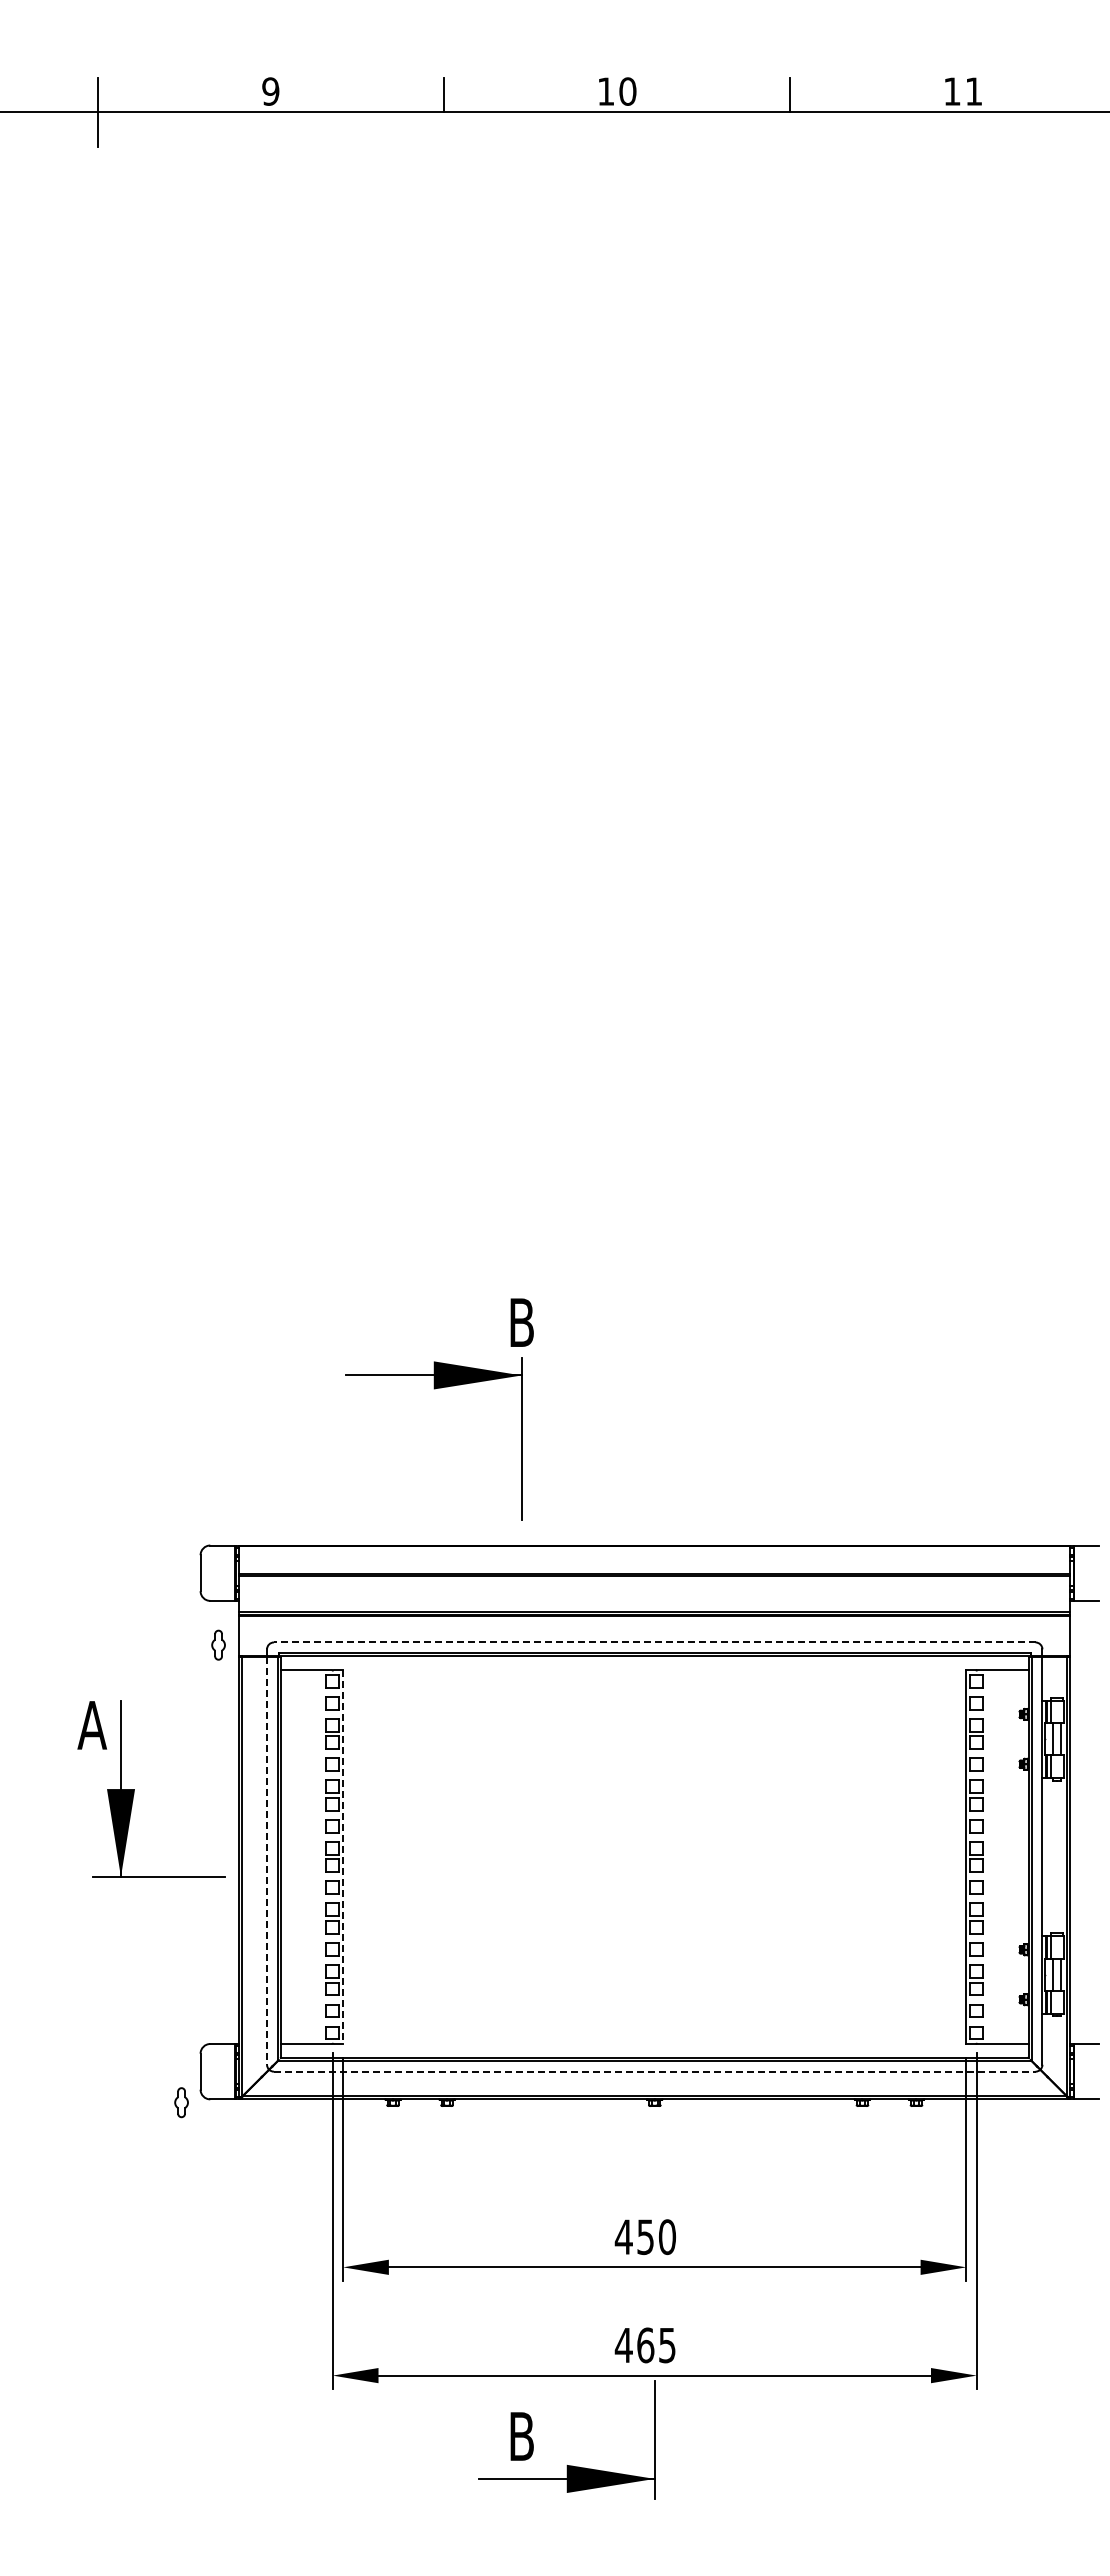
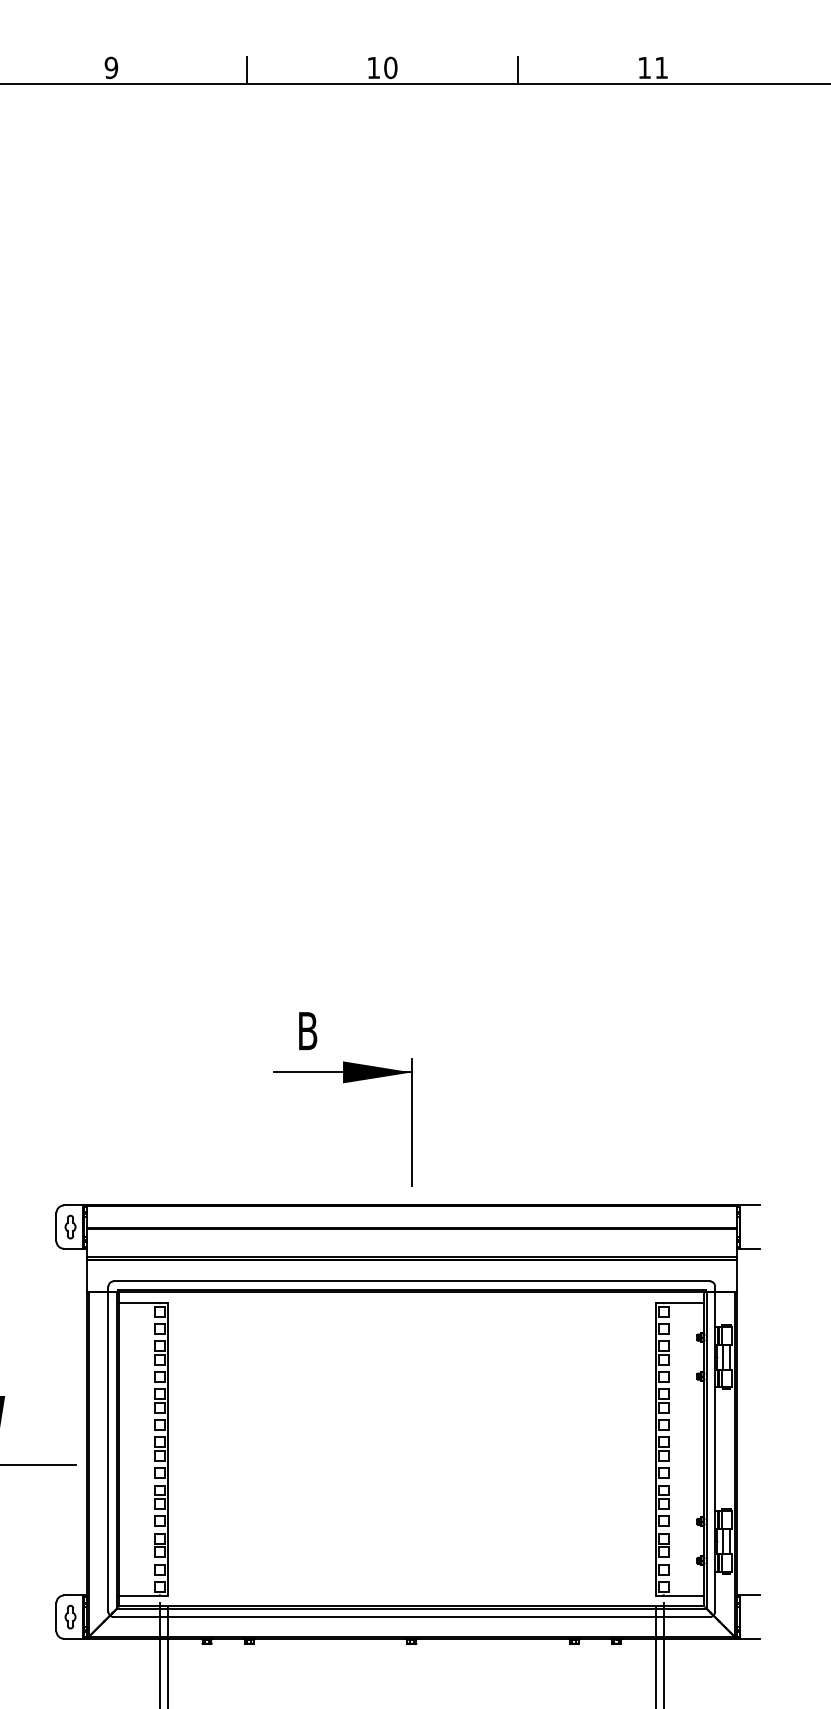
part: (434, 1389) -> (343, 1083), moved
line: (654, 1642) -> (411, 1281), dashed -> solid
part: (218, 1644) -> (70, 1226), moved
line: (343, 1857) -> (168, 1449), dashed -> solid
line: (267, 1861) -> (108, 1452), dashed -> solid
line: (654, 2071) -> (411, 1616), dashed -> solid
part: (181, 2102) -> (70, 1616), moved

